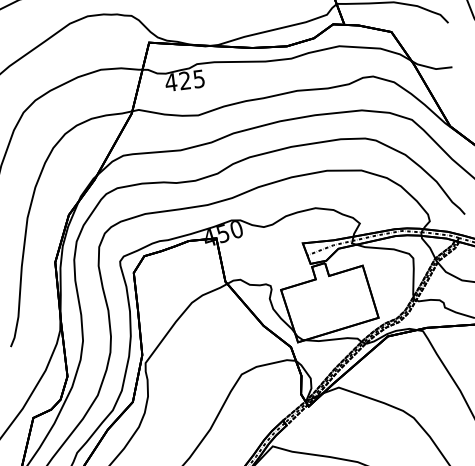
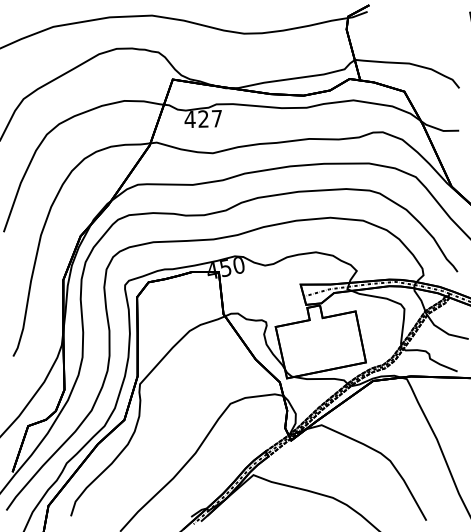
text: (198, 78) -> (216, 118), 425 -> 427

